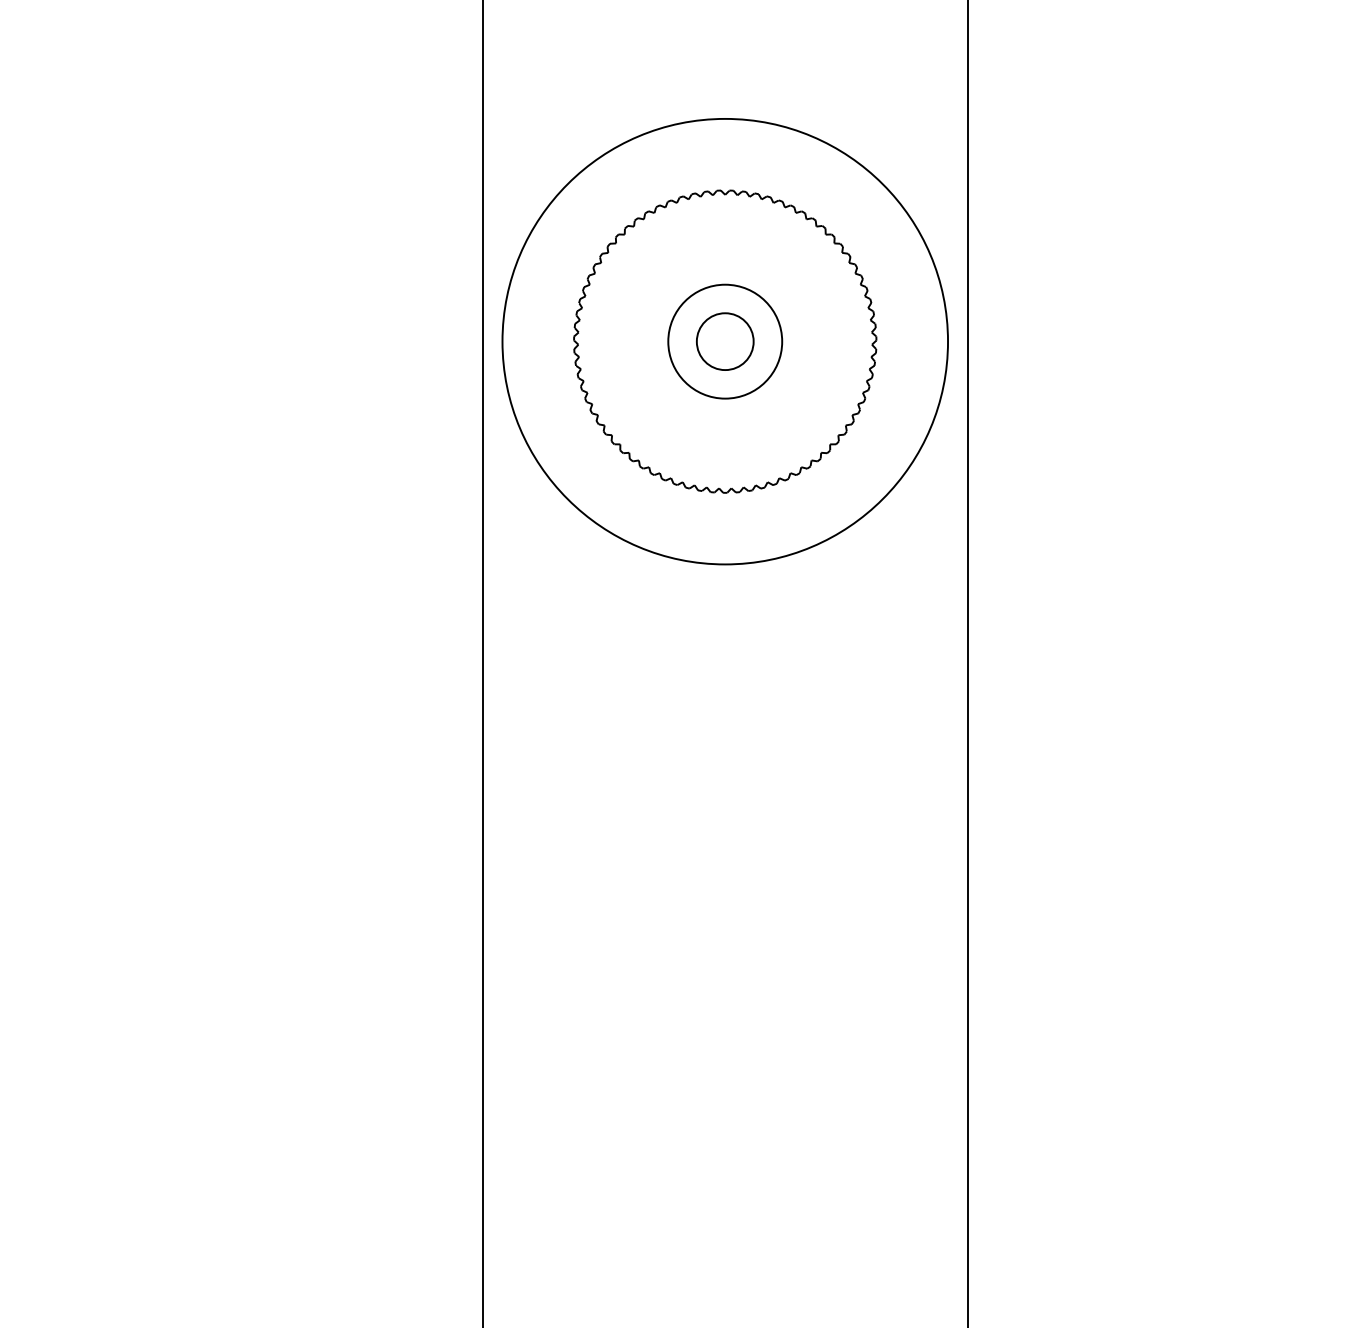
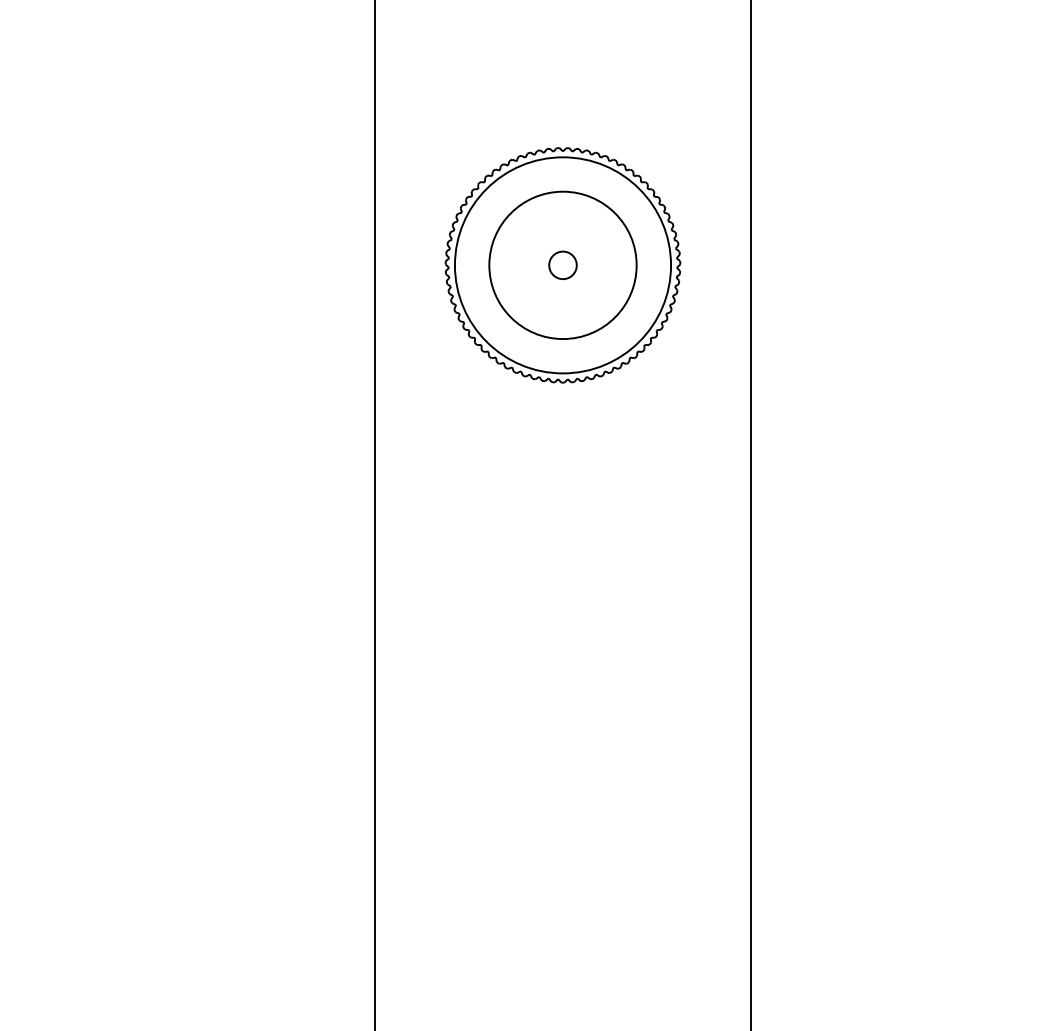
circle: (725, 341) -> (563, 265), size x0.62
circle: (725, 341) -> (563, 265), size x0.62
circle: (725, 341) -> (563, 265), size x1.67

